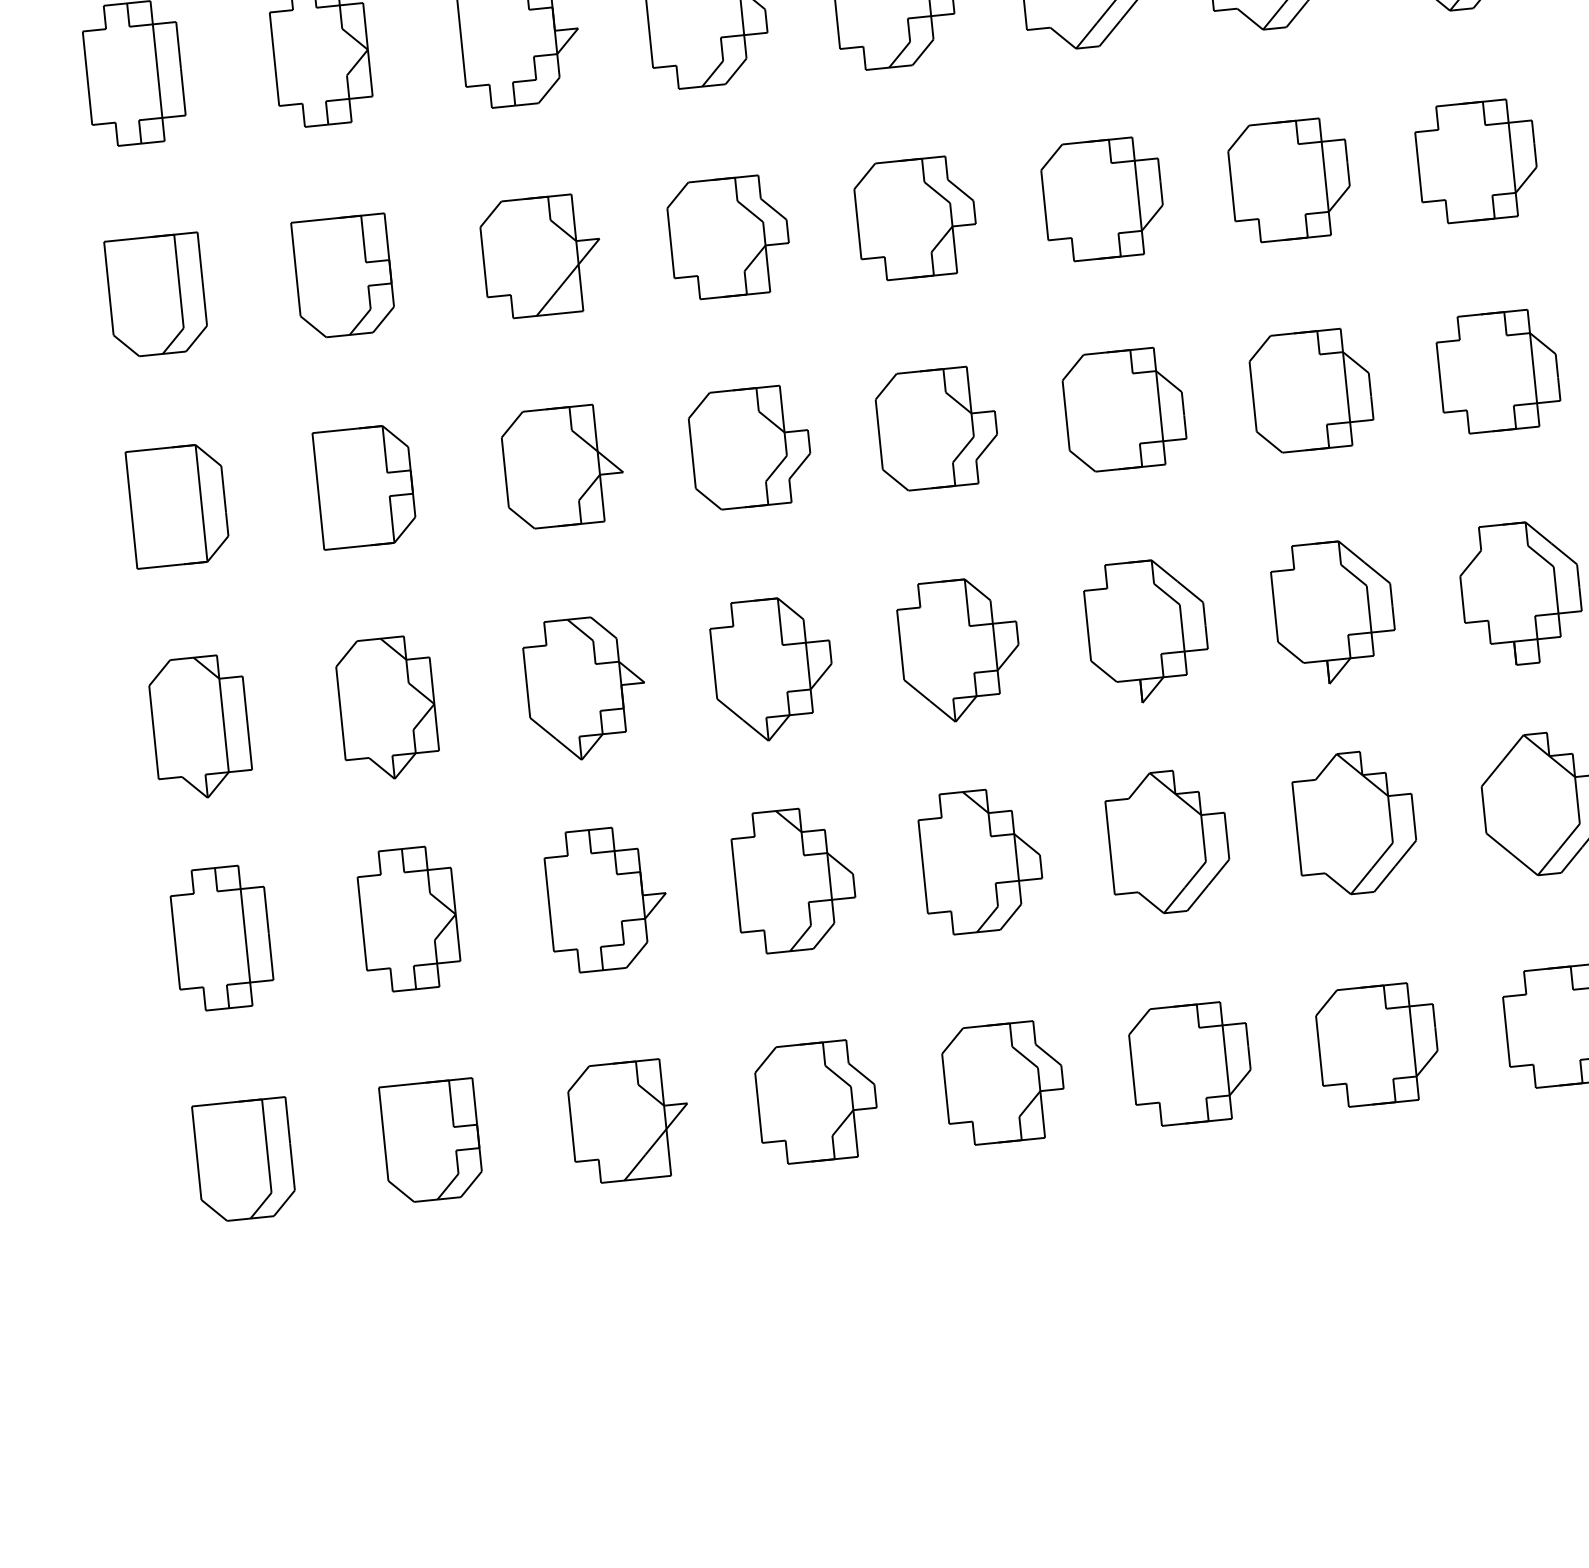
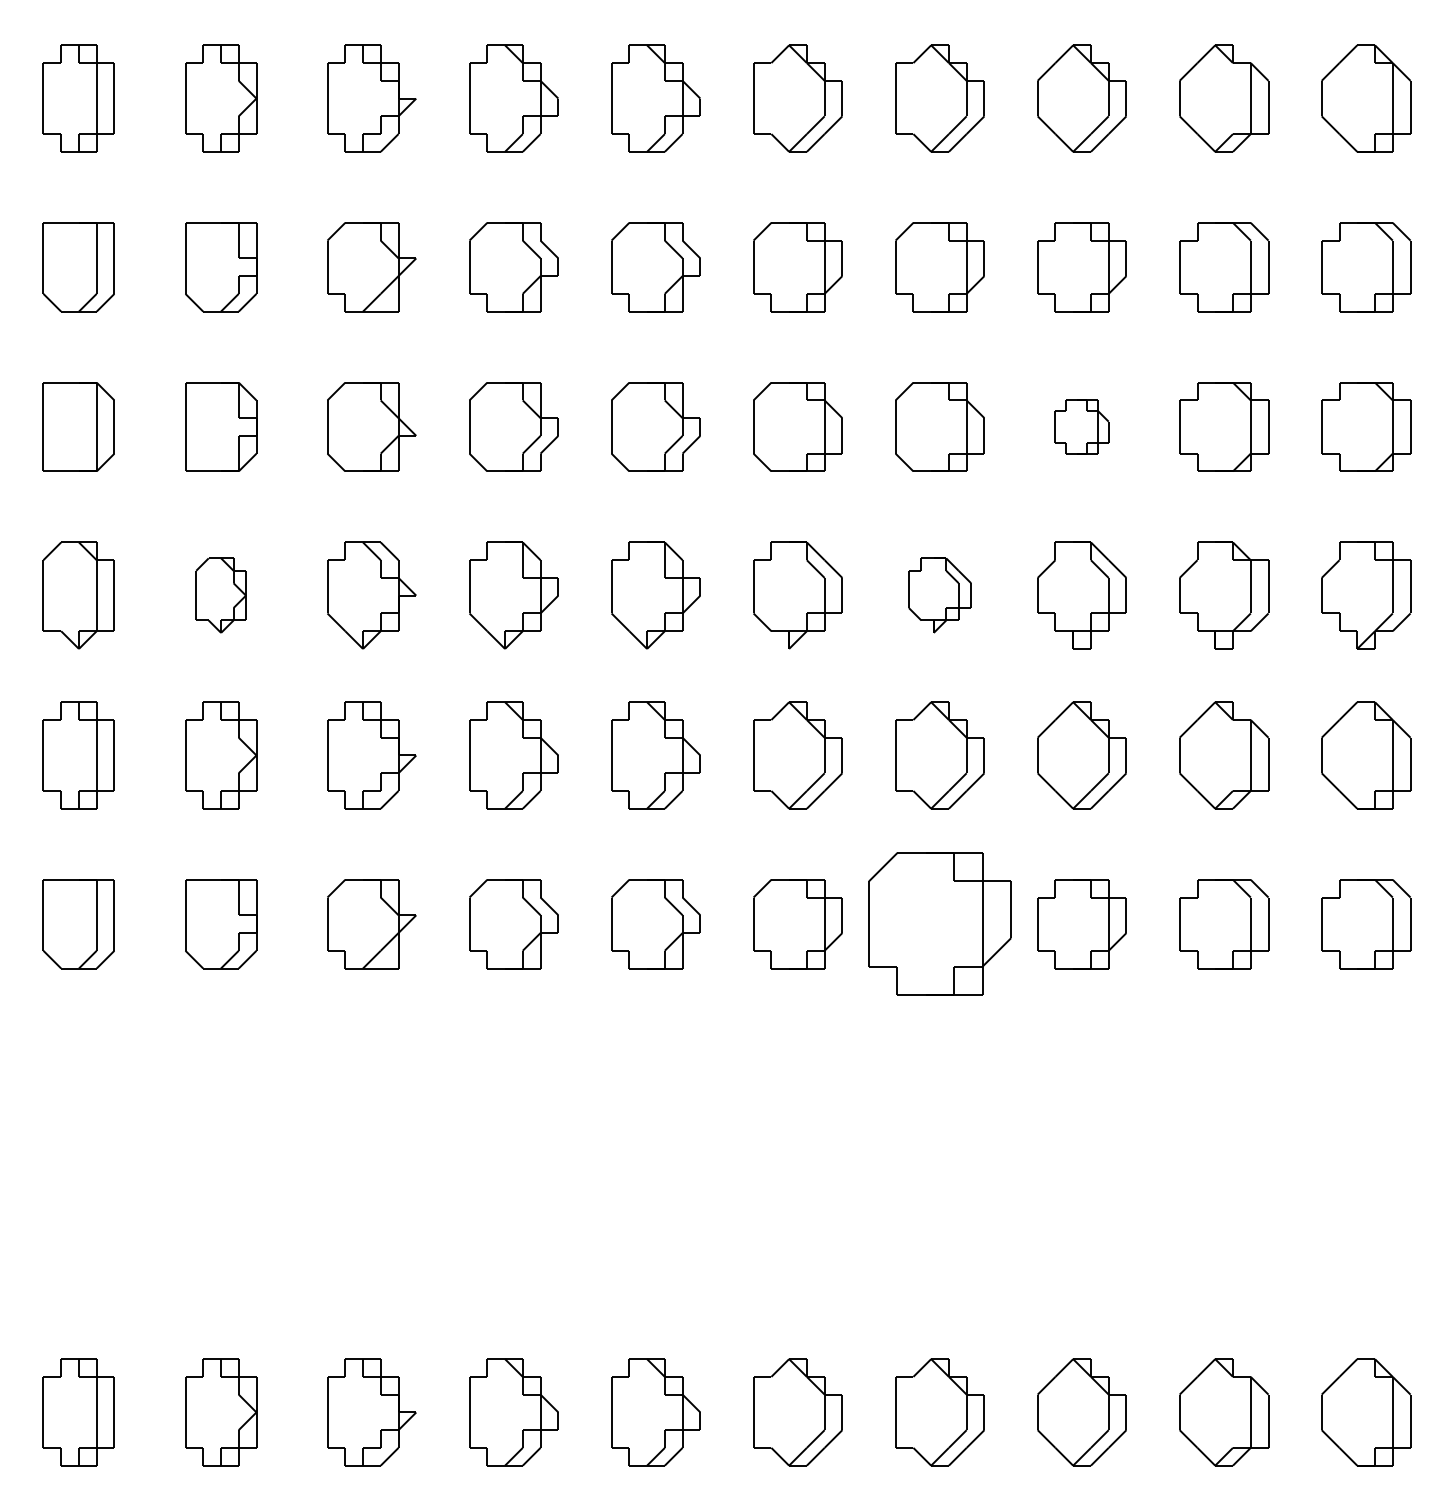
part: (1497, 371) -> (1081, 426), size x0.6
part: (1333, 612) -> (939, 595), size x0.7
part: (388, 708) -> (221, 595), size x0.7
part: (1377, 1045) -> (939, 924), size x1.6

